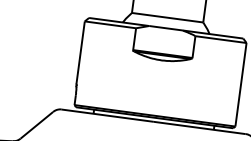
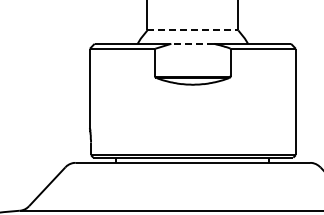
line: (168, 17) -> (193, 30), solid -> dashed
line: (165, 28) -> (192, 43), solid -> dashed

